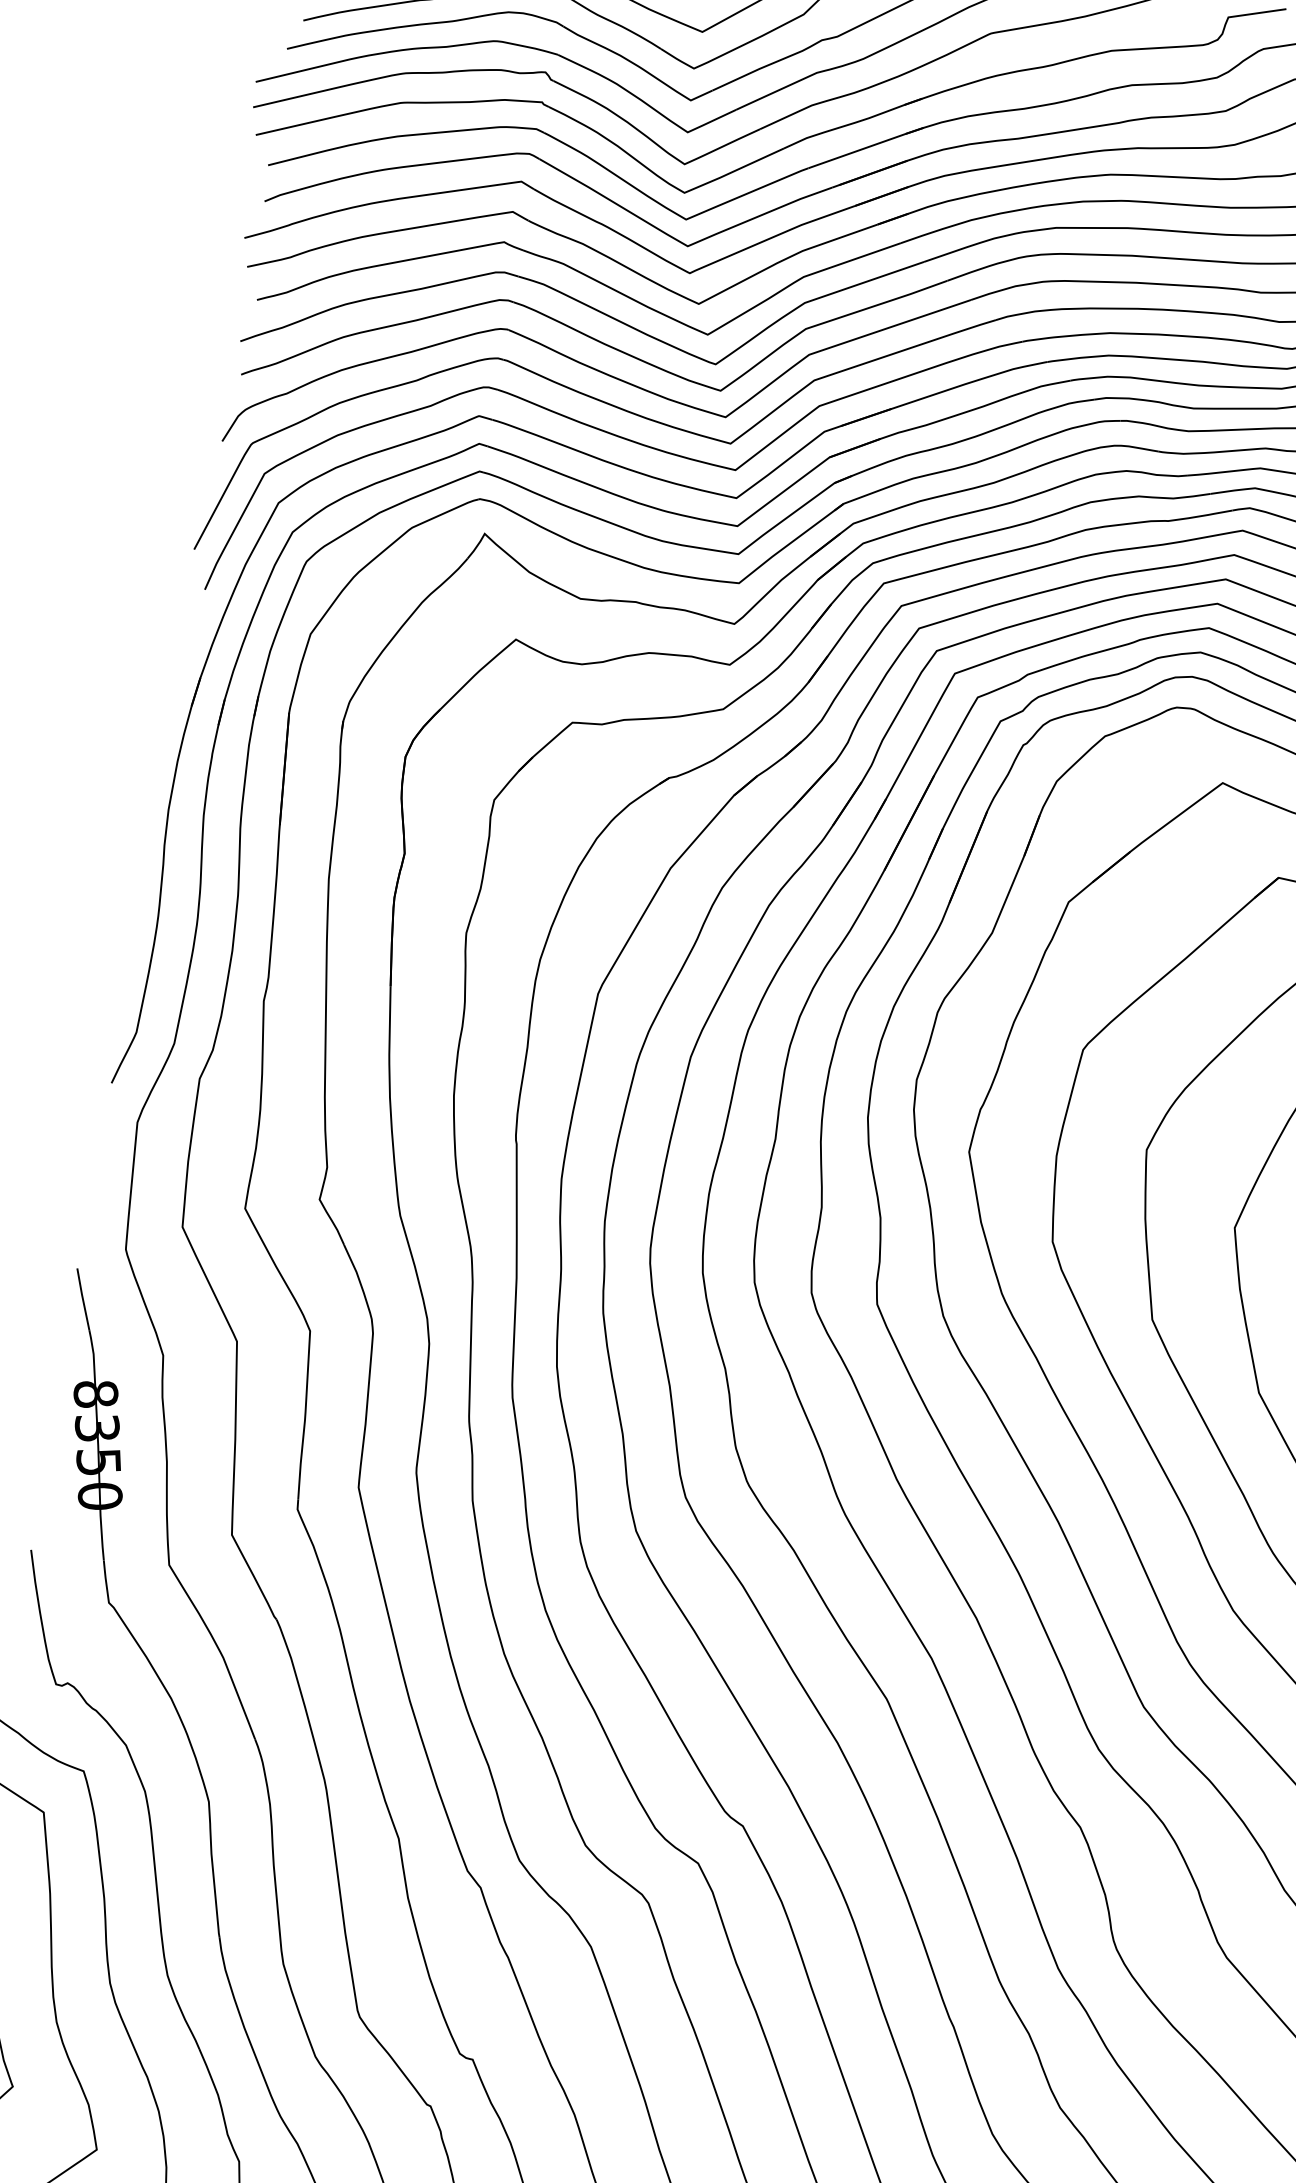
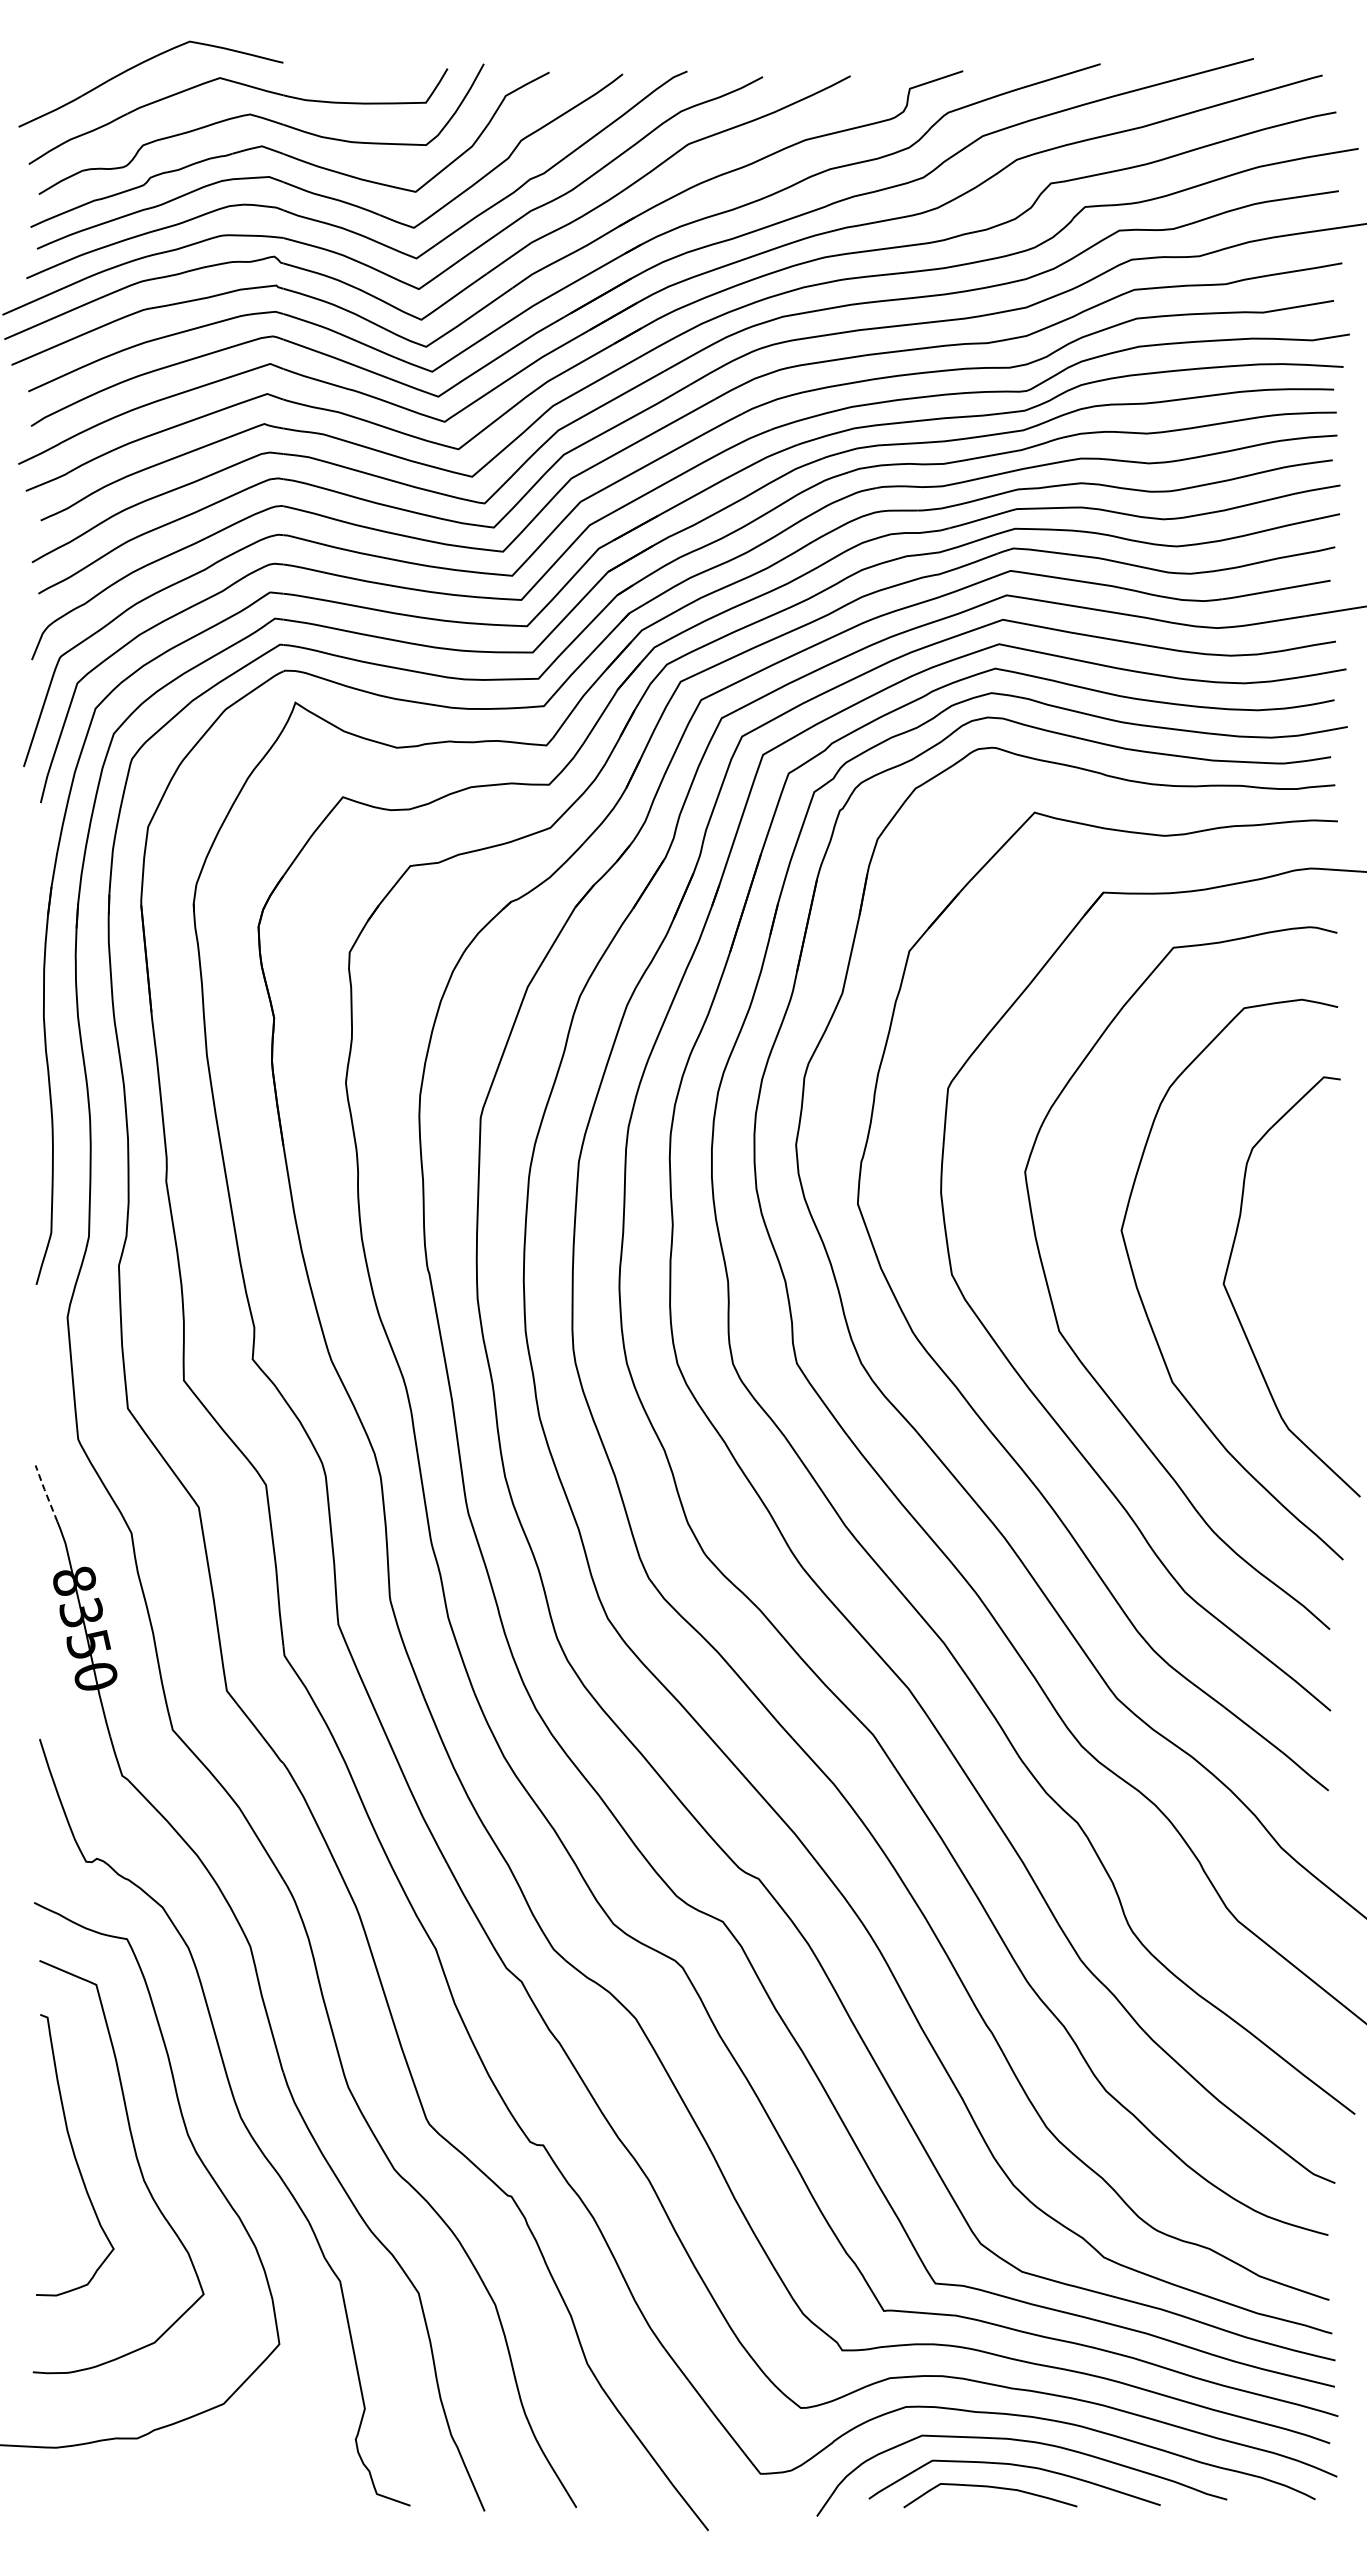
line: (82, 1298) -> (45, 1493), solid -> dashed

